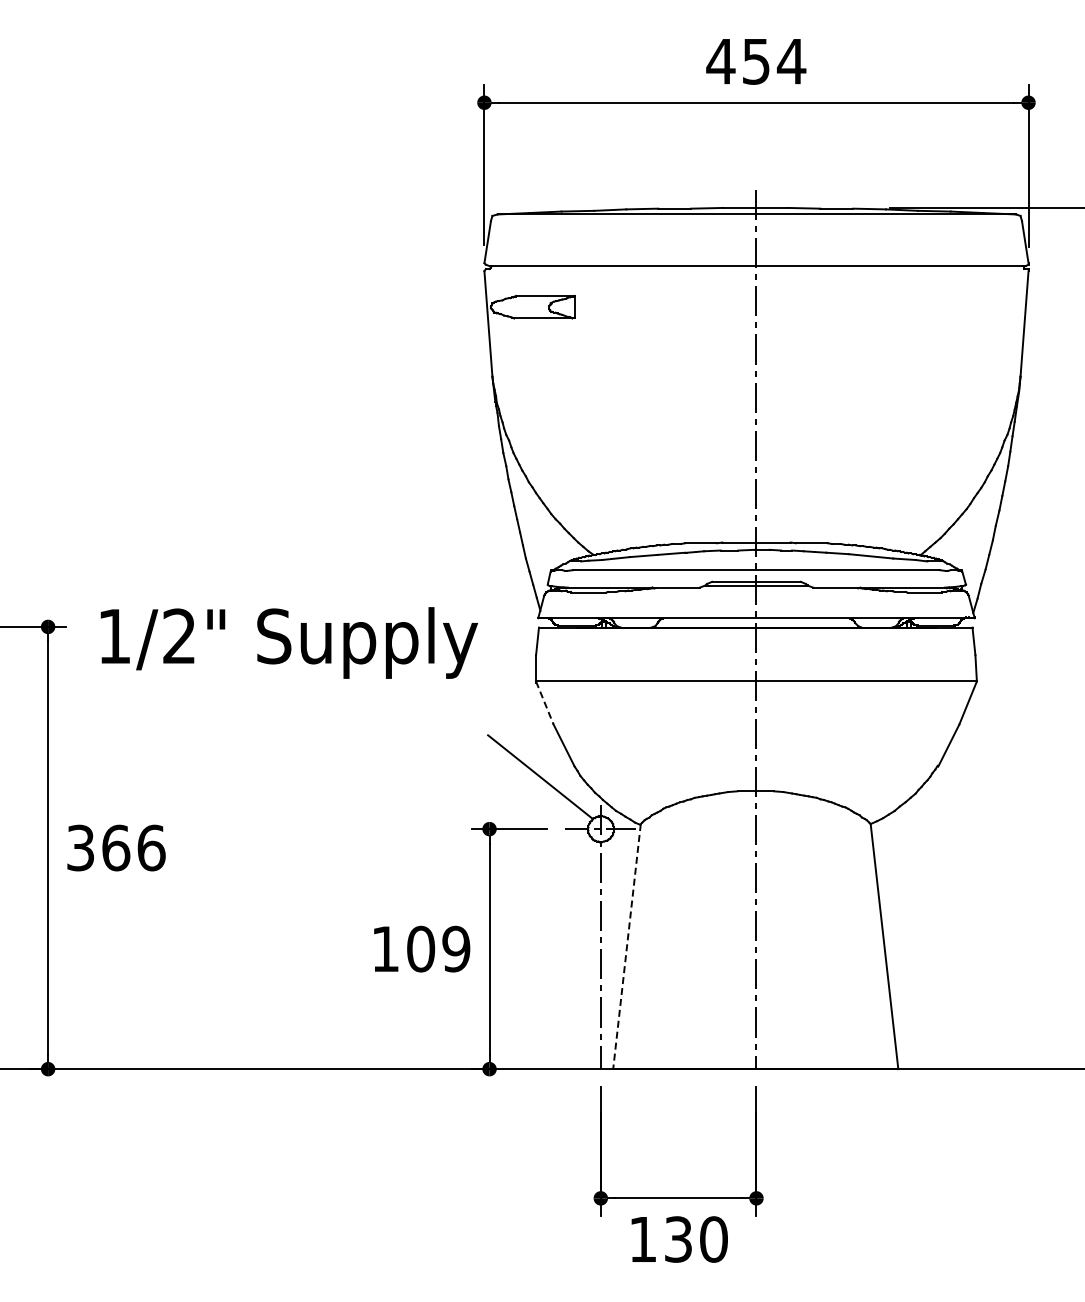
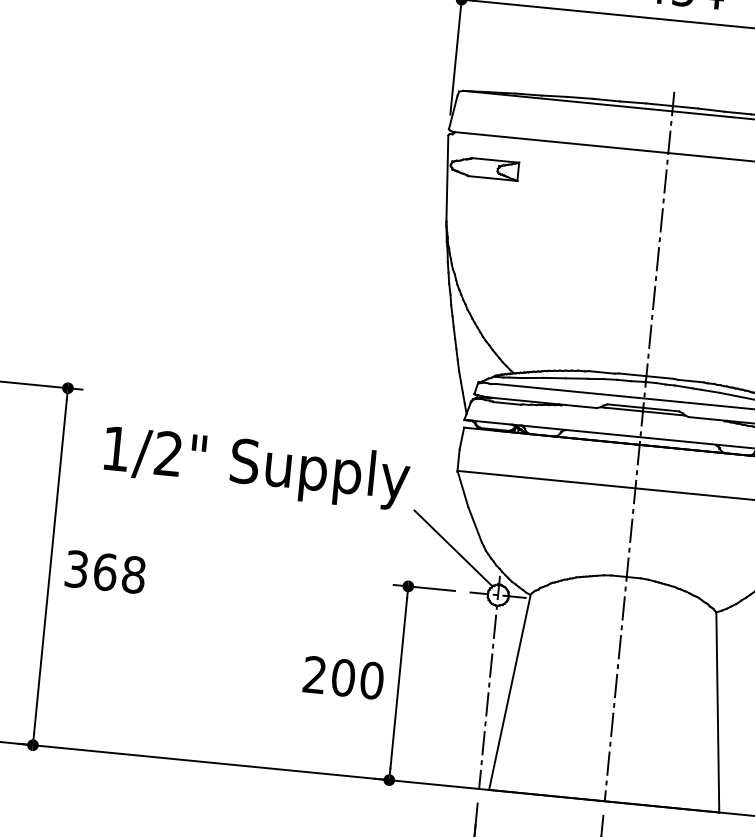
text: (288, 642) -> (256, 467), moved
line: (544, 703) -> (462, 489), dashed -> solid
text: (151, 847) -> (133, 574), 366 -> 368
line: (626, 947) -> (509, 692), dashed -> solid
text: (421, 948) -> (343, 677), 109 -> 200

